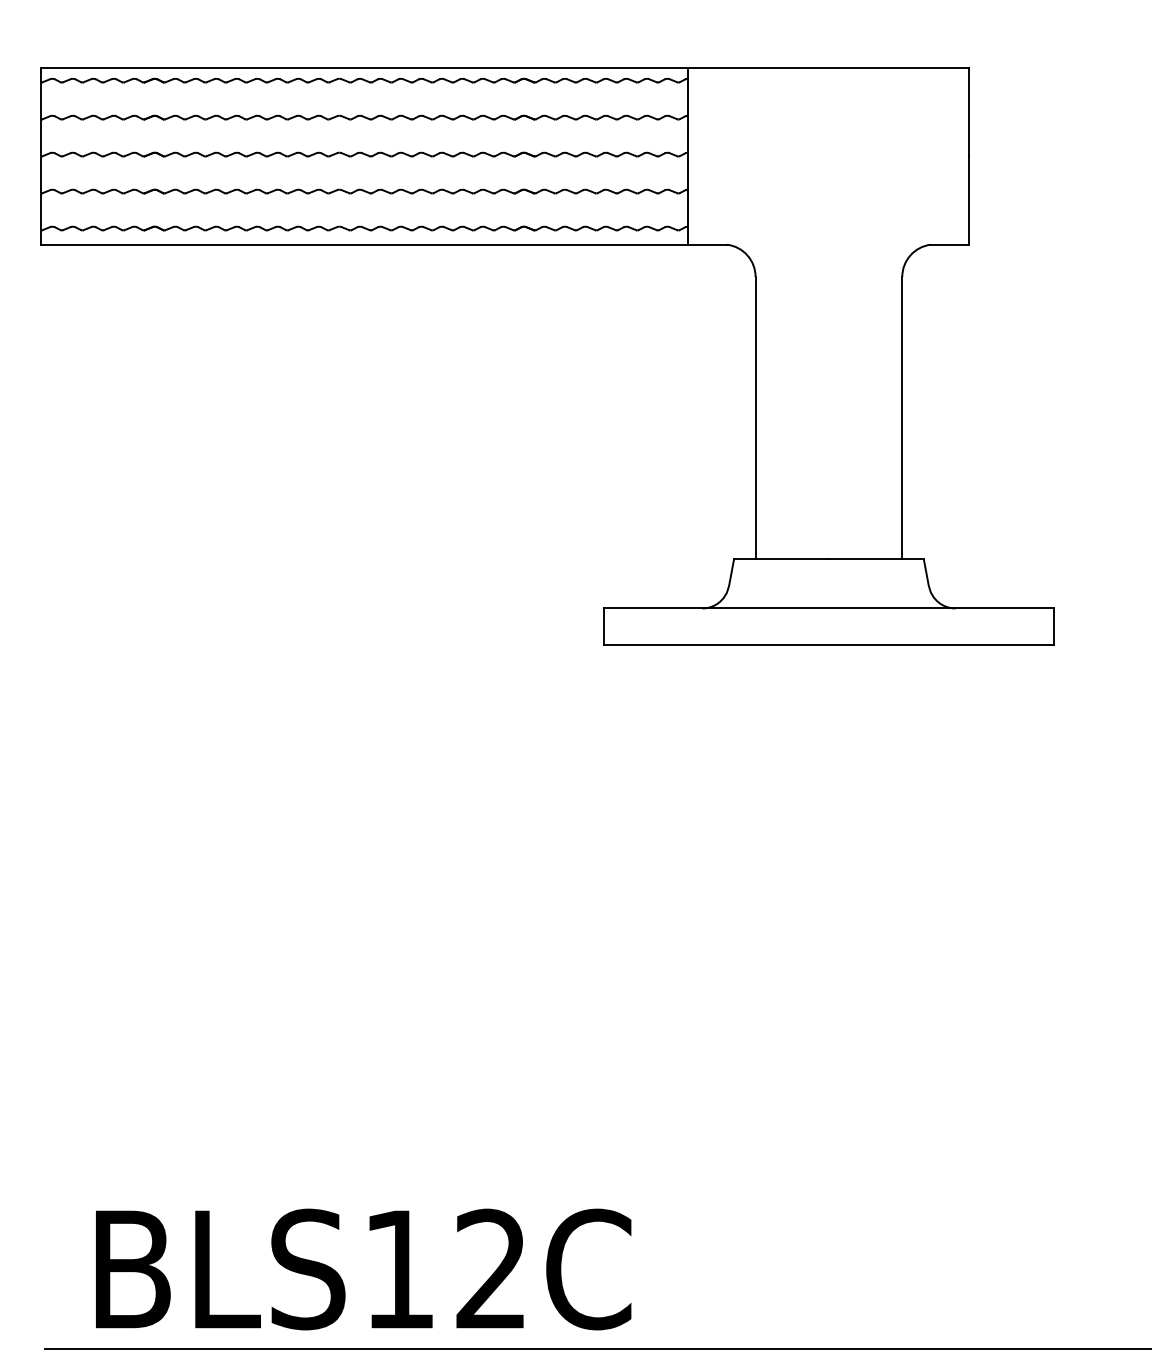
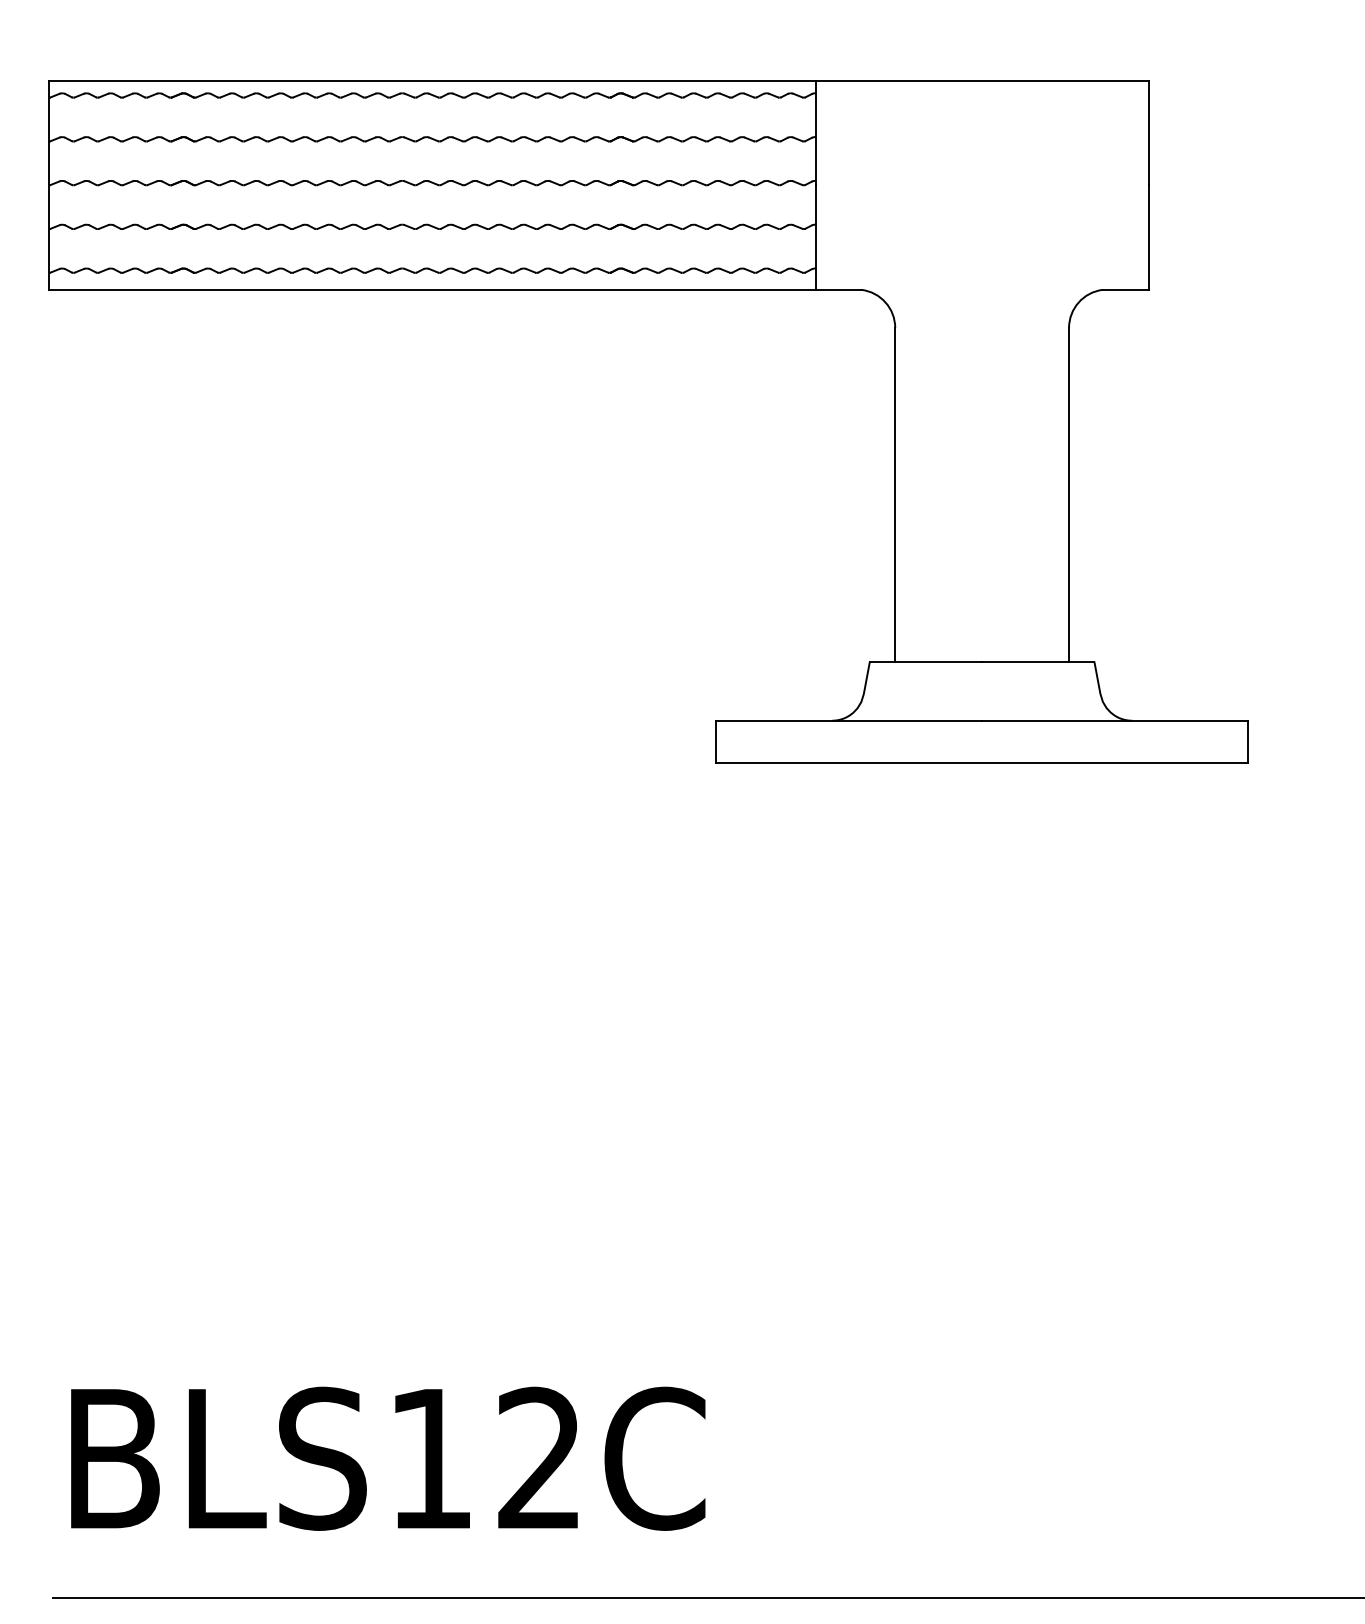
text: (363, 1269) -> (388, 1458), moved

